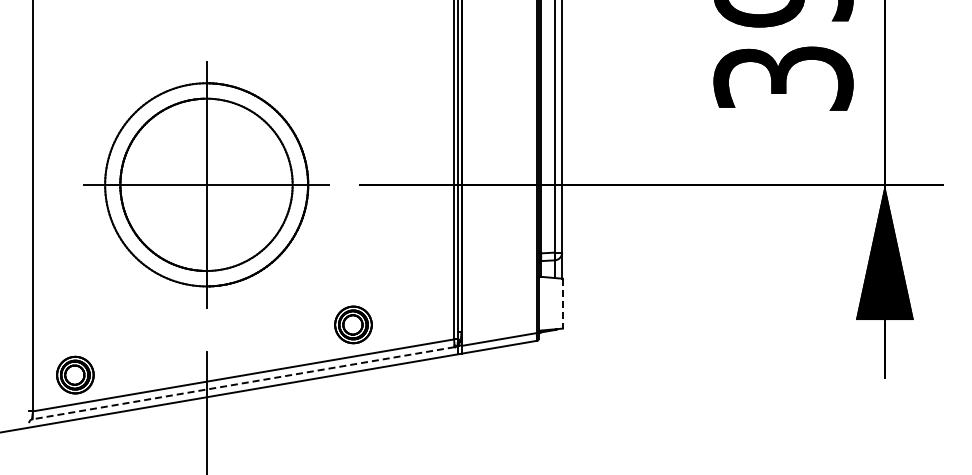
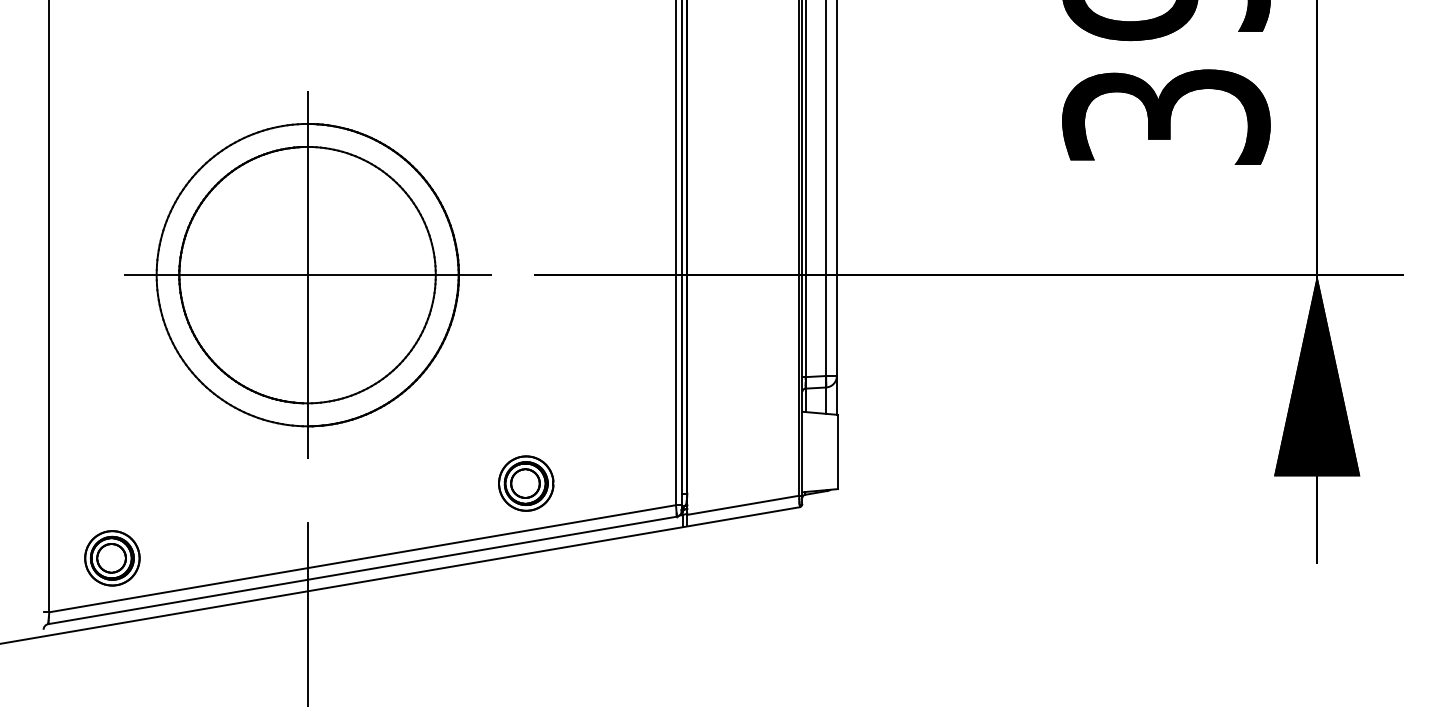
line: (562, 303) -> (837, 451), dashed -> solid
line: (243, 383) -> (362, 570), dashed -> solid

